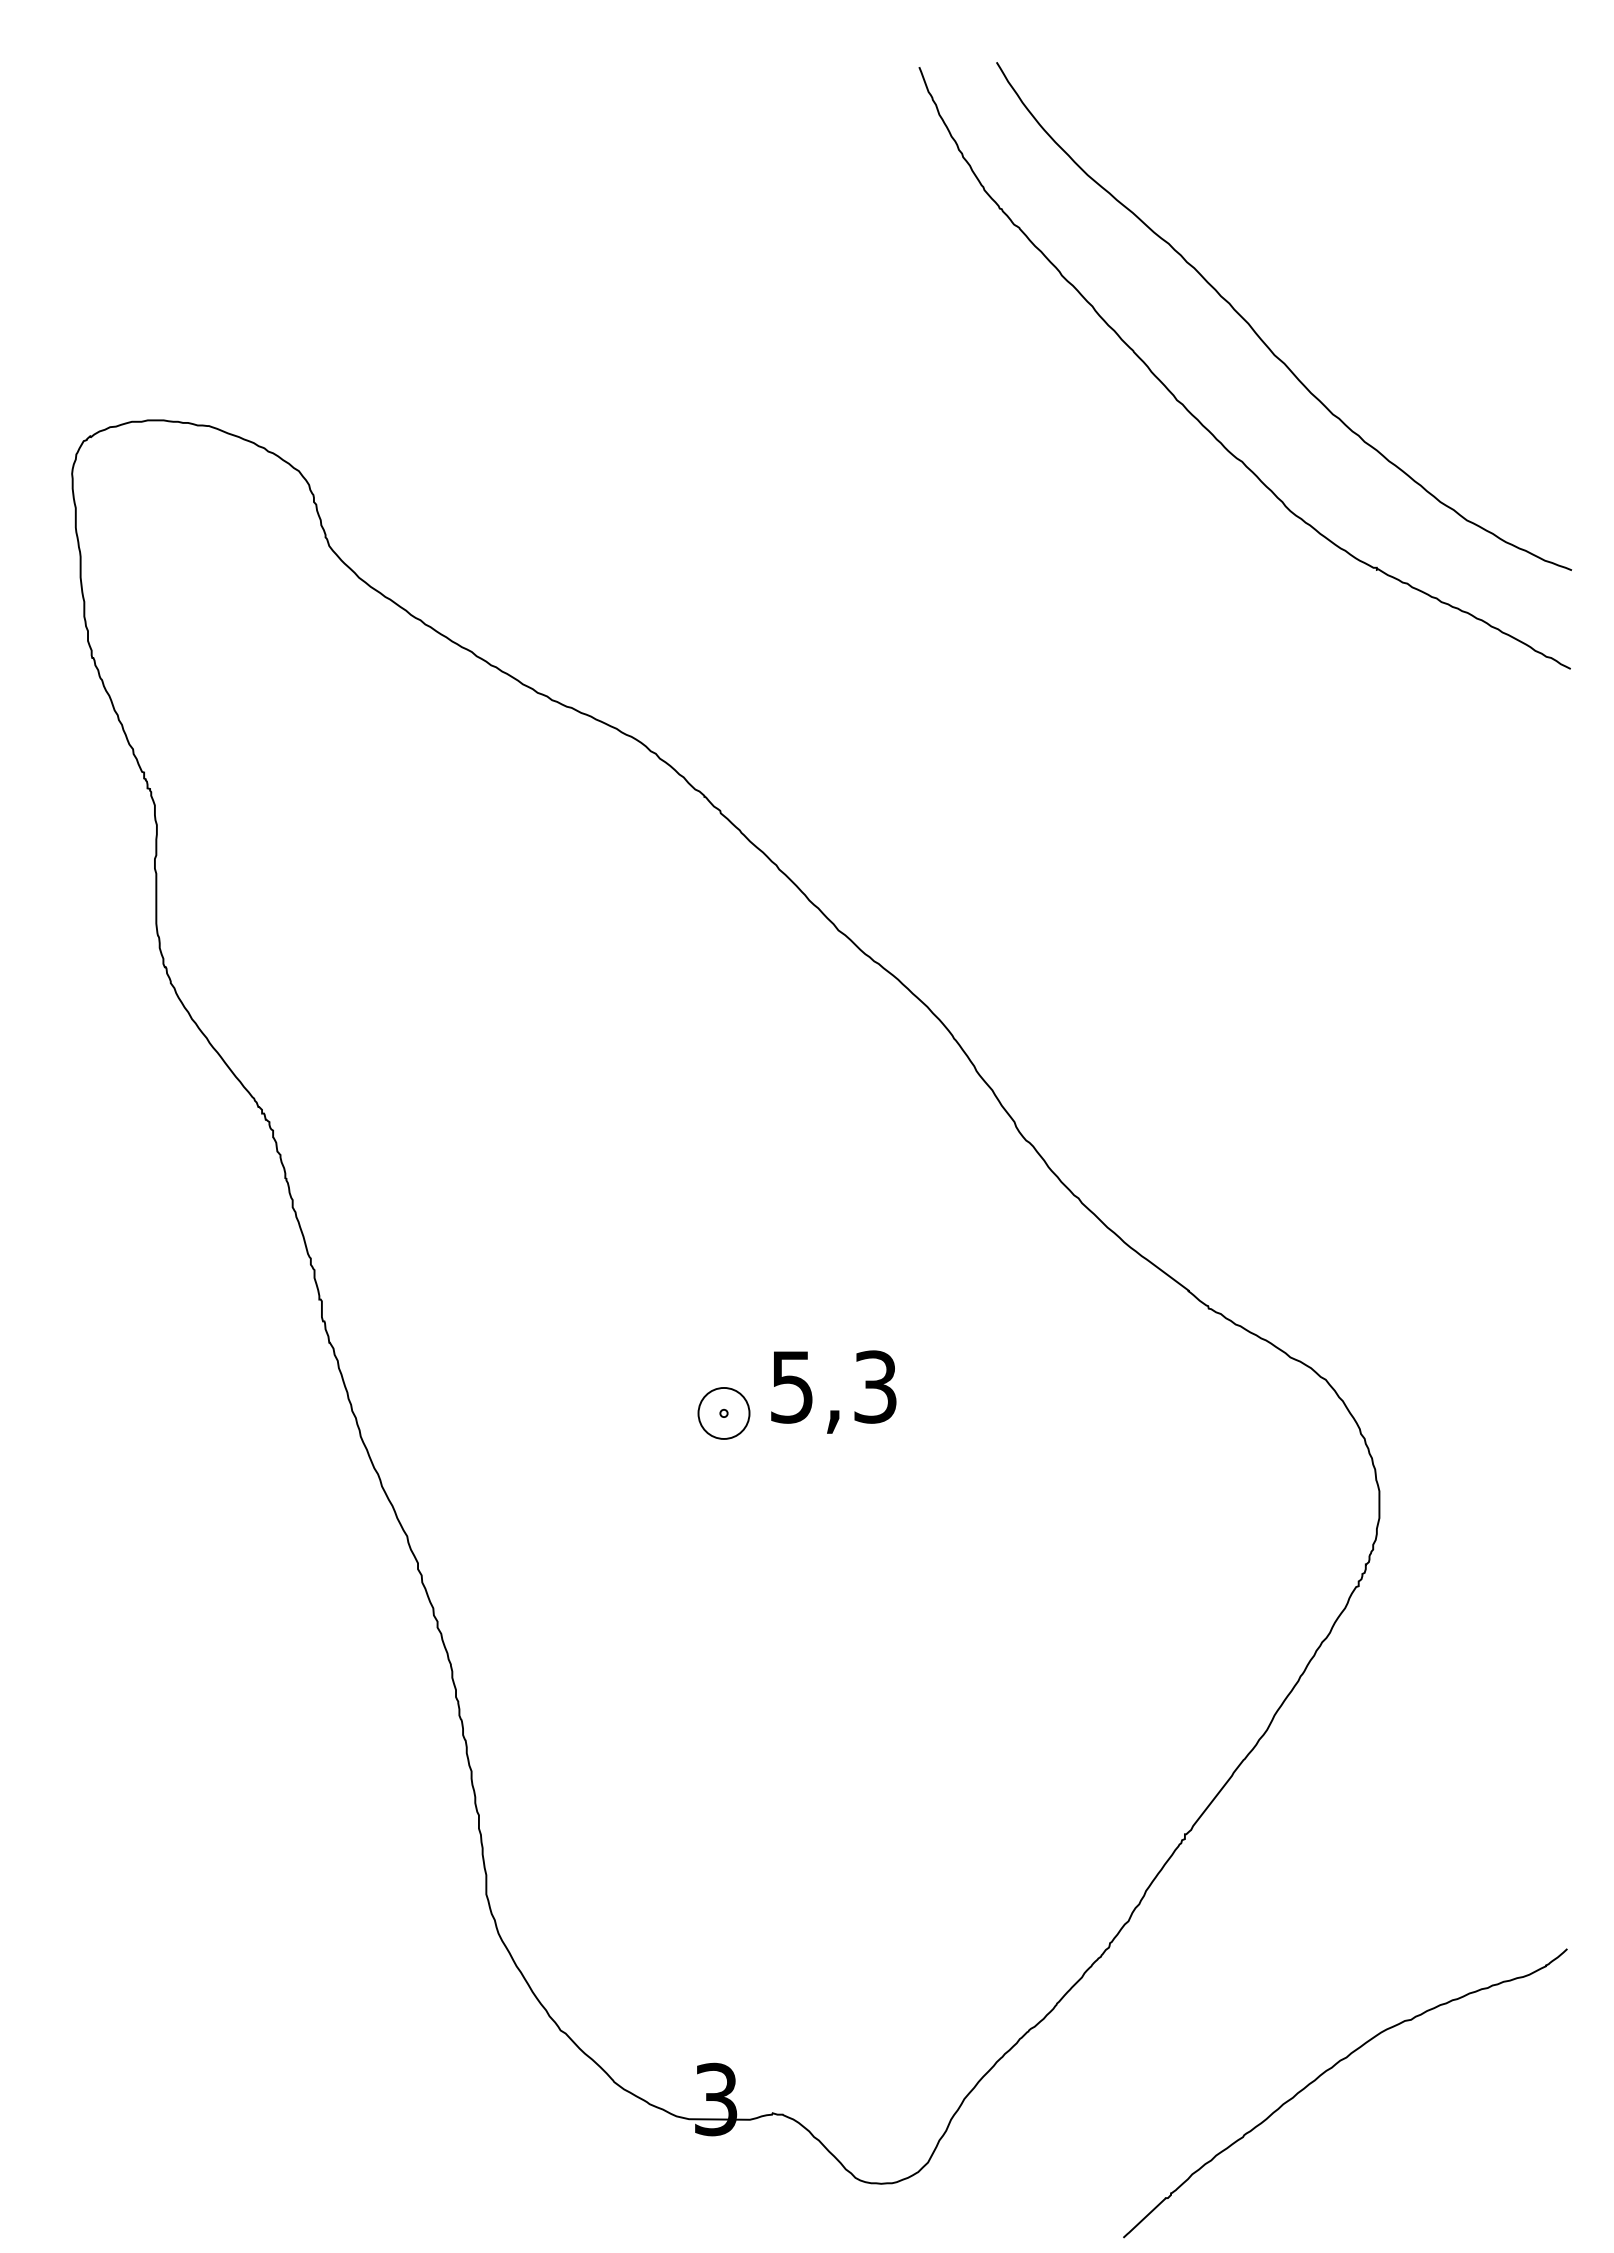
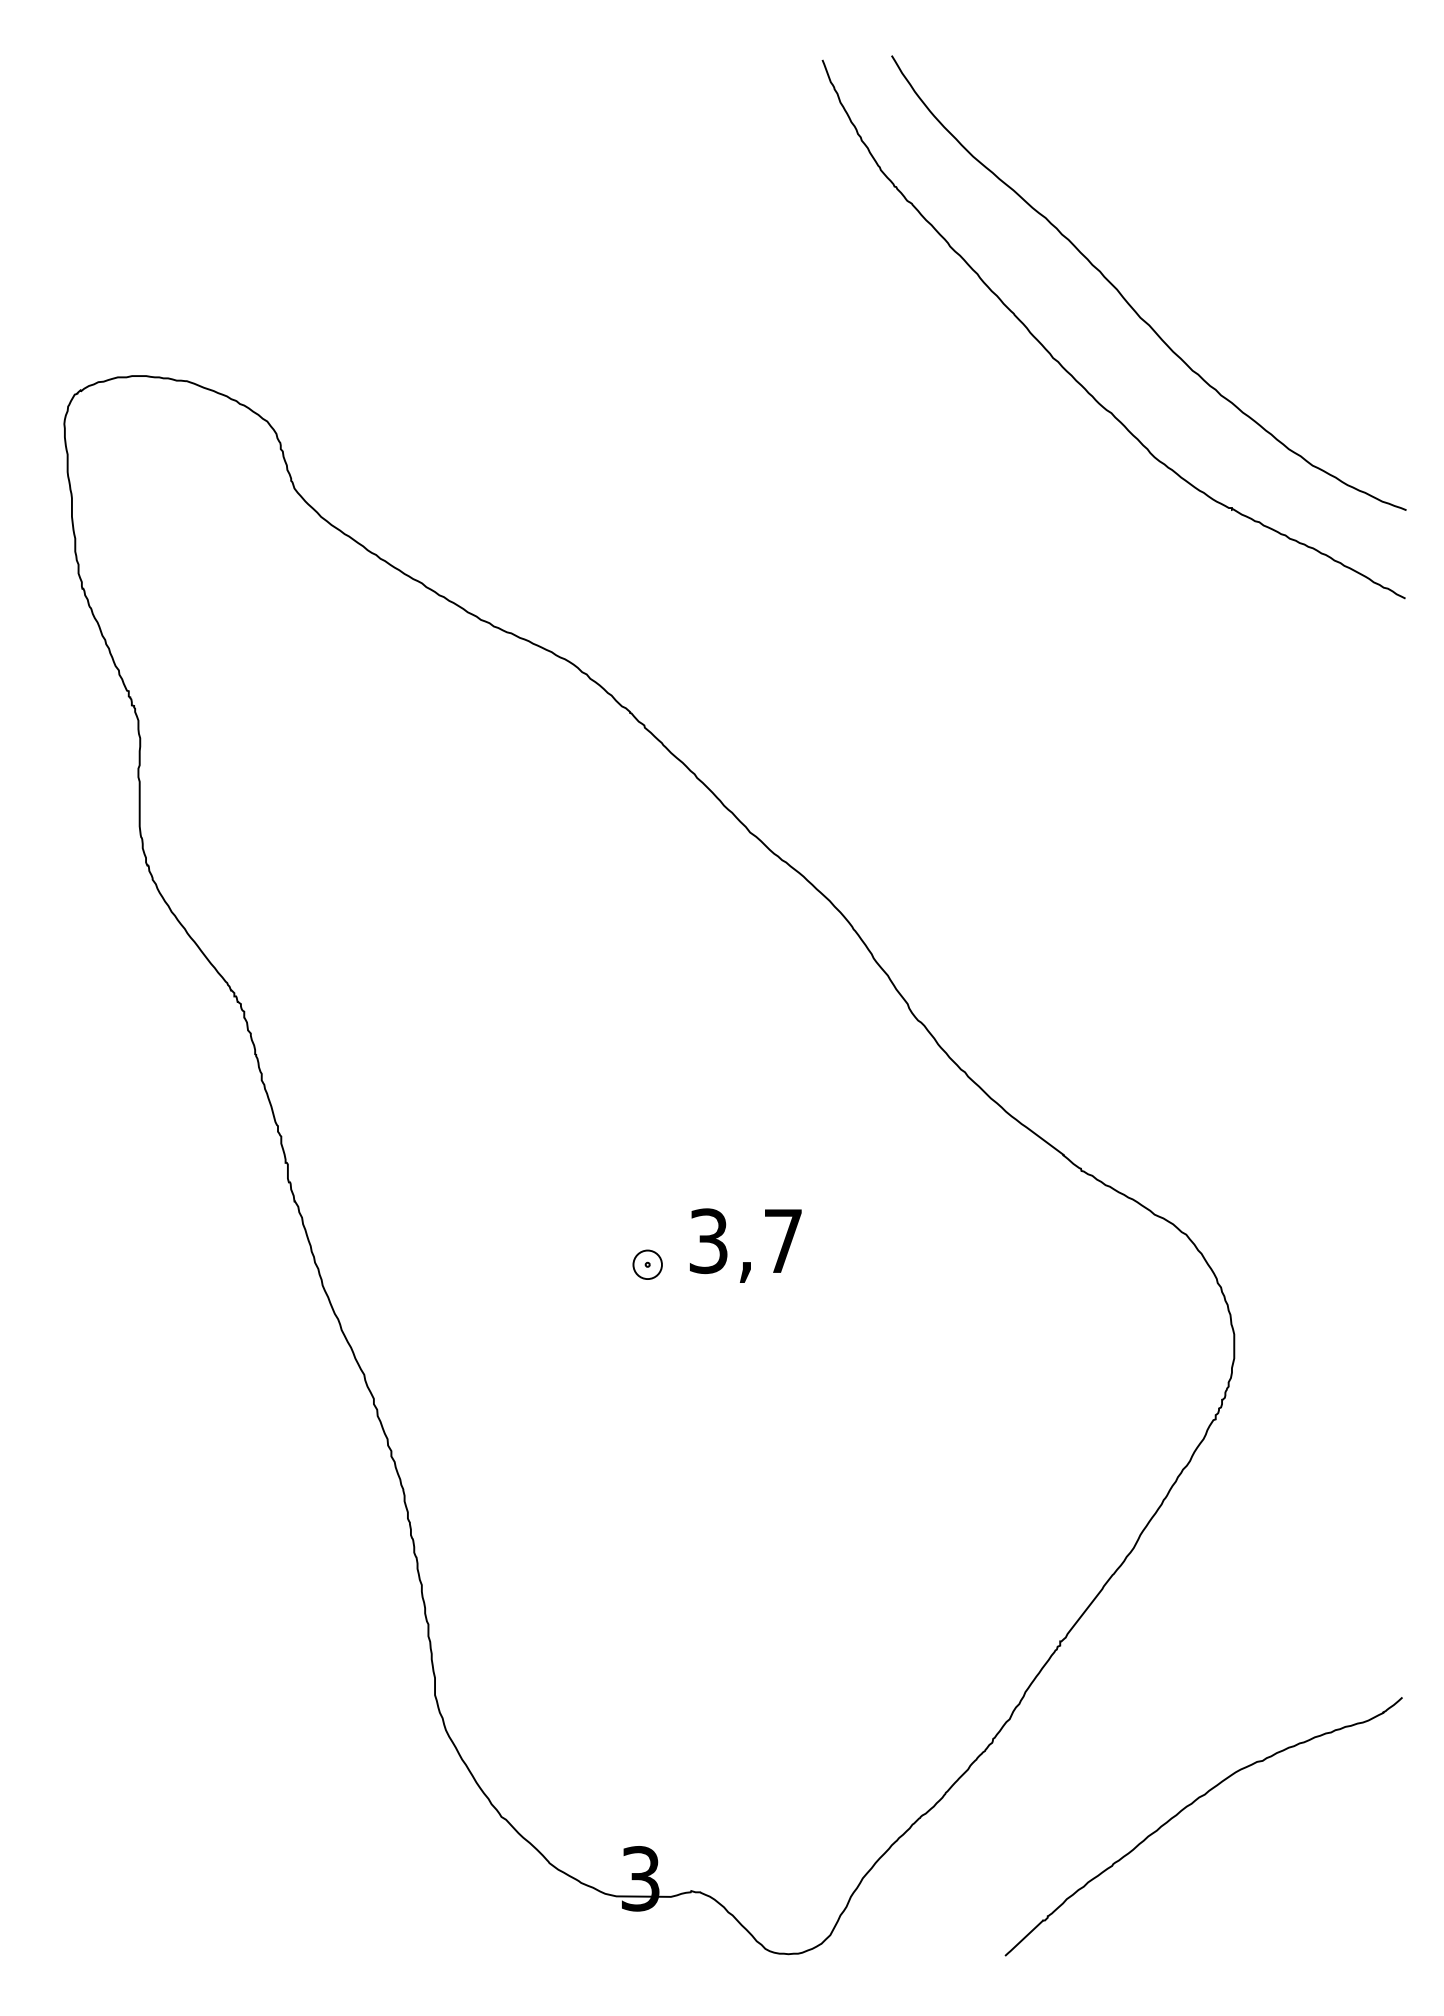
text: (833, 1386) -> (745, 1240), 5,3 -> 3,7
part: (723, 1413) -> (647, 1264), size x0.62
curve: (1329, 2070) -> (1189, 1806), moved

